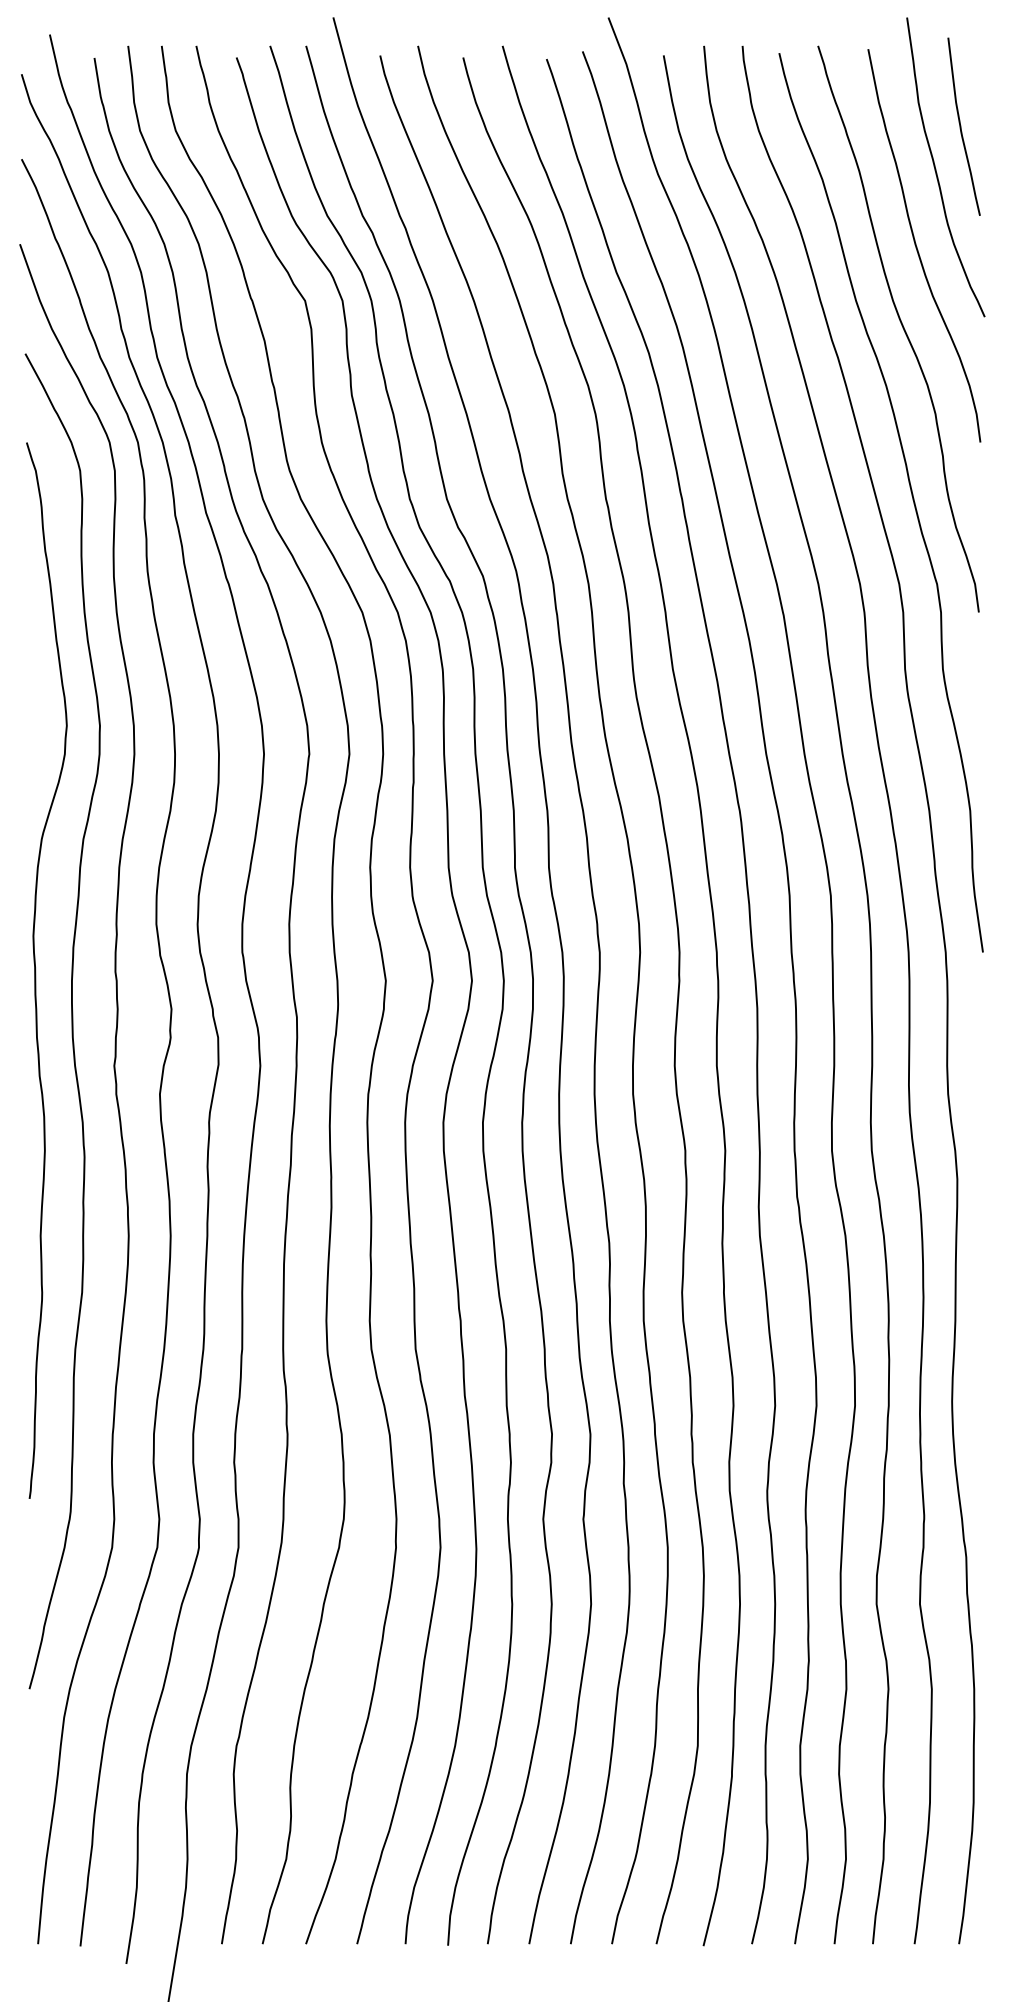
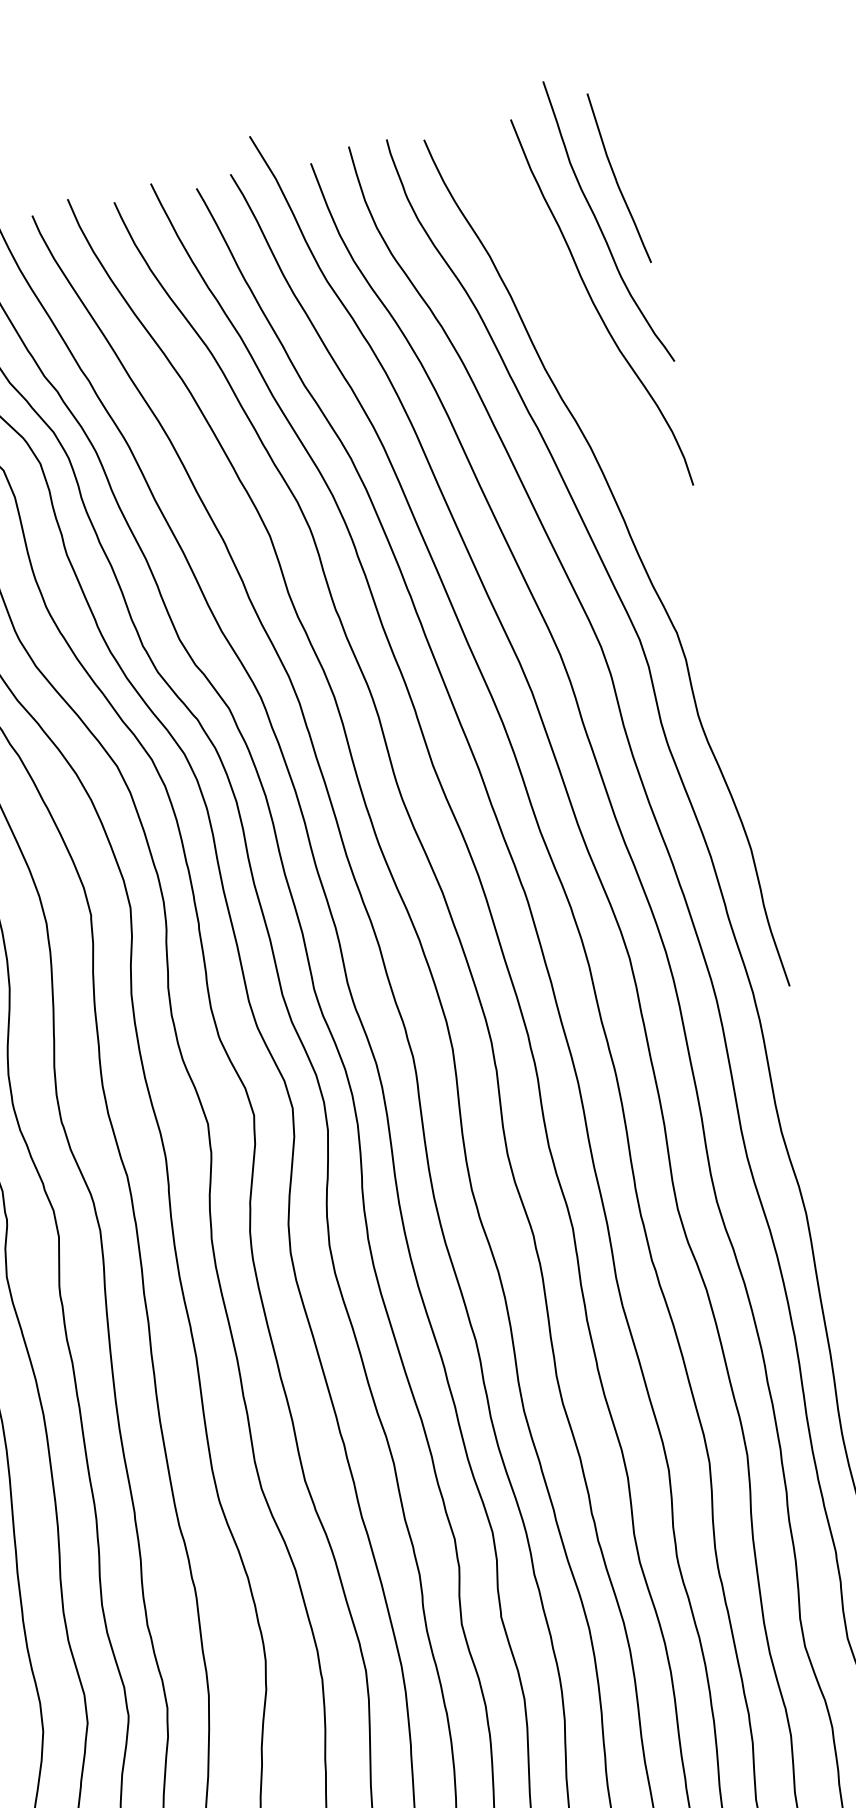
curve: (902, 328) -> (595, 387), removed

